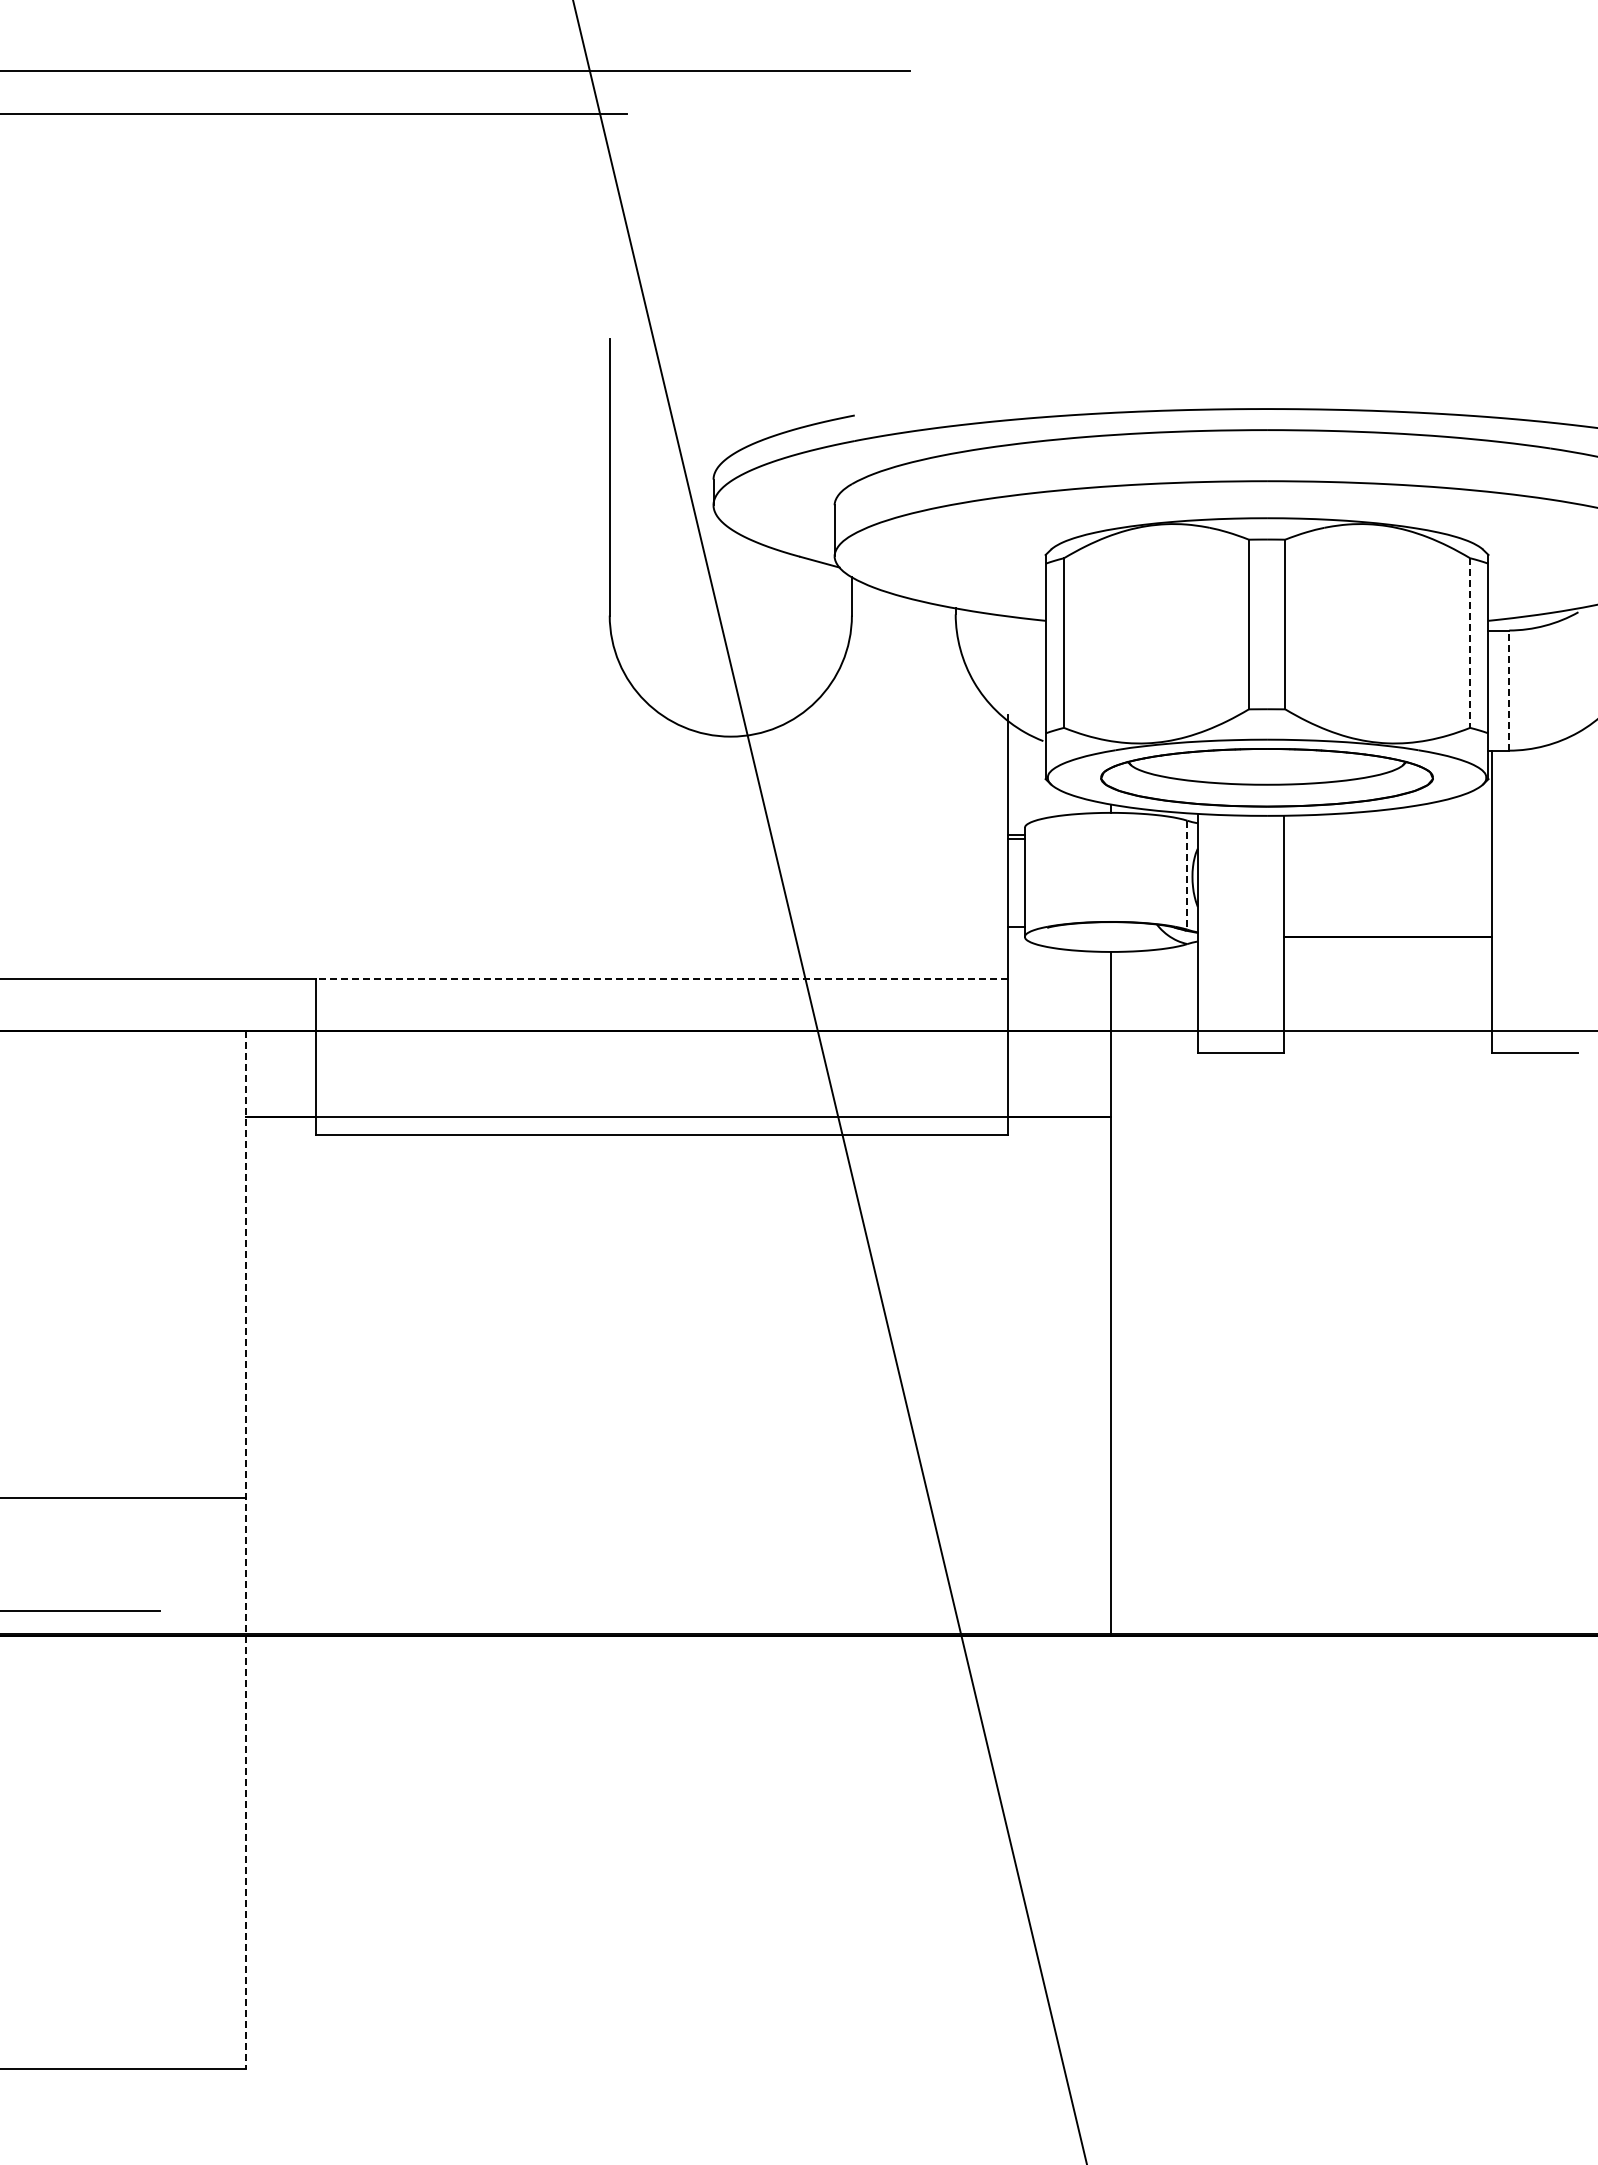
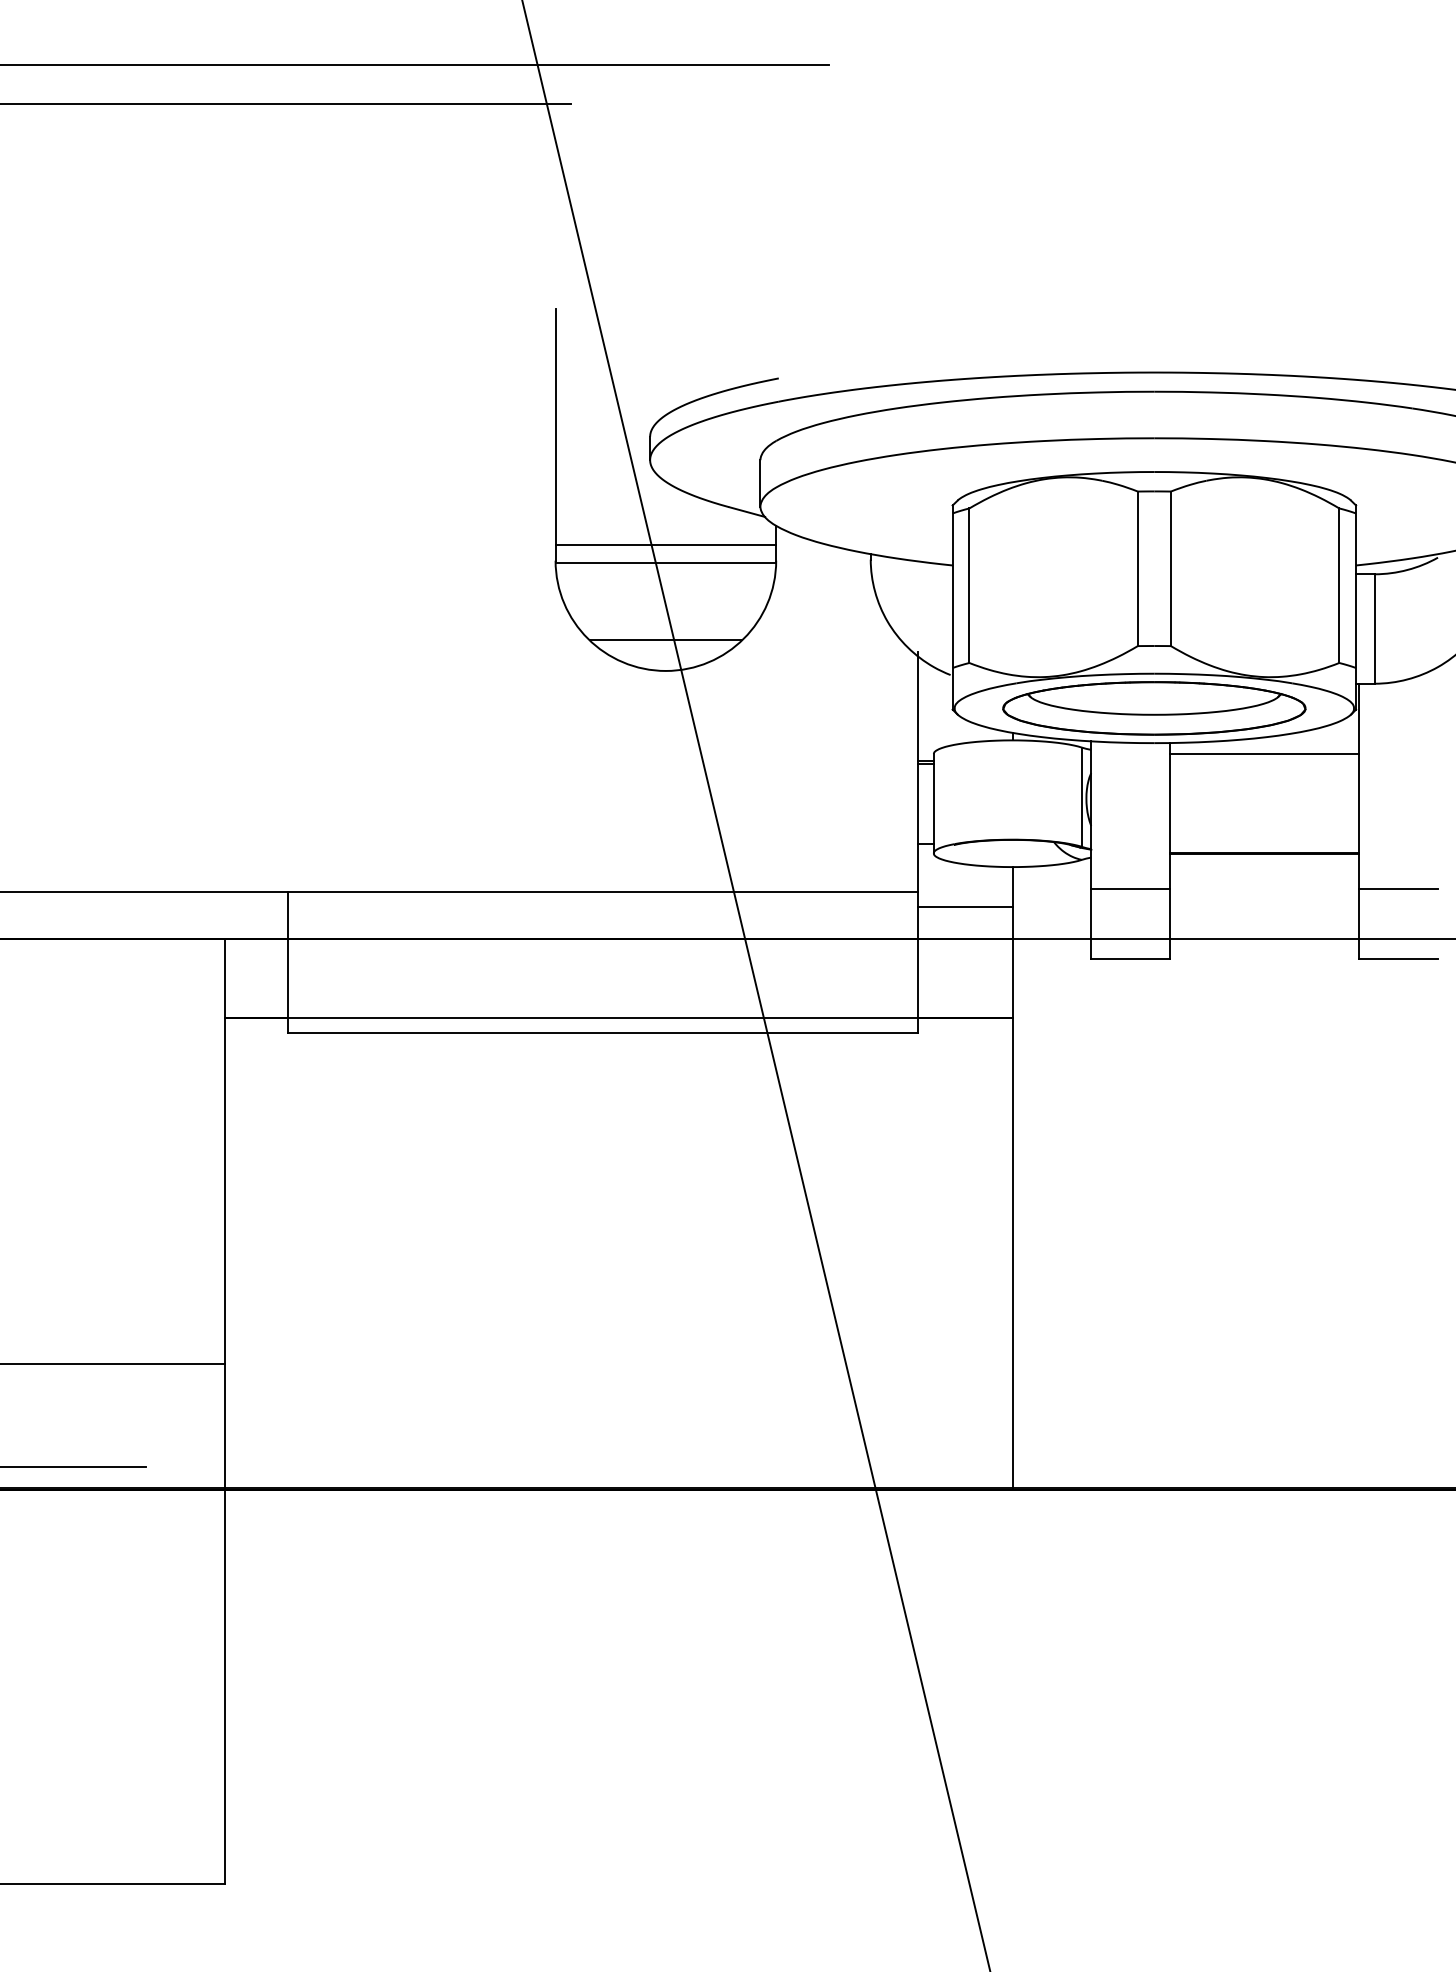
line: (730, 598) -> (665, 545), added
line: (730, 618) -> (665, 563), added
line: (1470, 643) -> (1339, 586), dashed -> solid
line: (1509, 690) -> (1375, 628), dashed -> solid
line: (730, 702) -> (665, 639), added
line: (1387, 827) -> (1264, 753), added
line: (1187, 875) -> (1081, 797), dashed -> solid
line: (1240, 976) -> (1130, 889), added
line: (1534, 976) -> (1397, 889), added
line: (661, 978) -> (602, 891), dashed -> solid
line: (1059, 996) -> (965, 907), added
line: (246, 1549) -> (224, 1411), dashed -> solid

